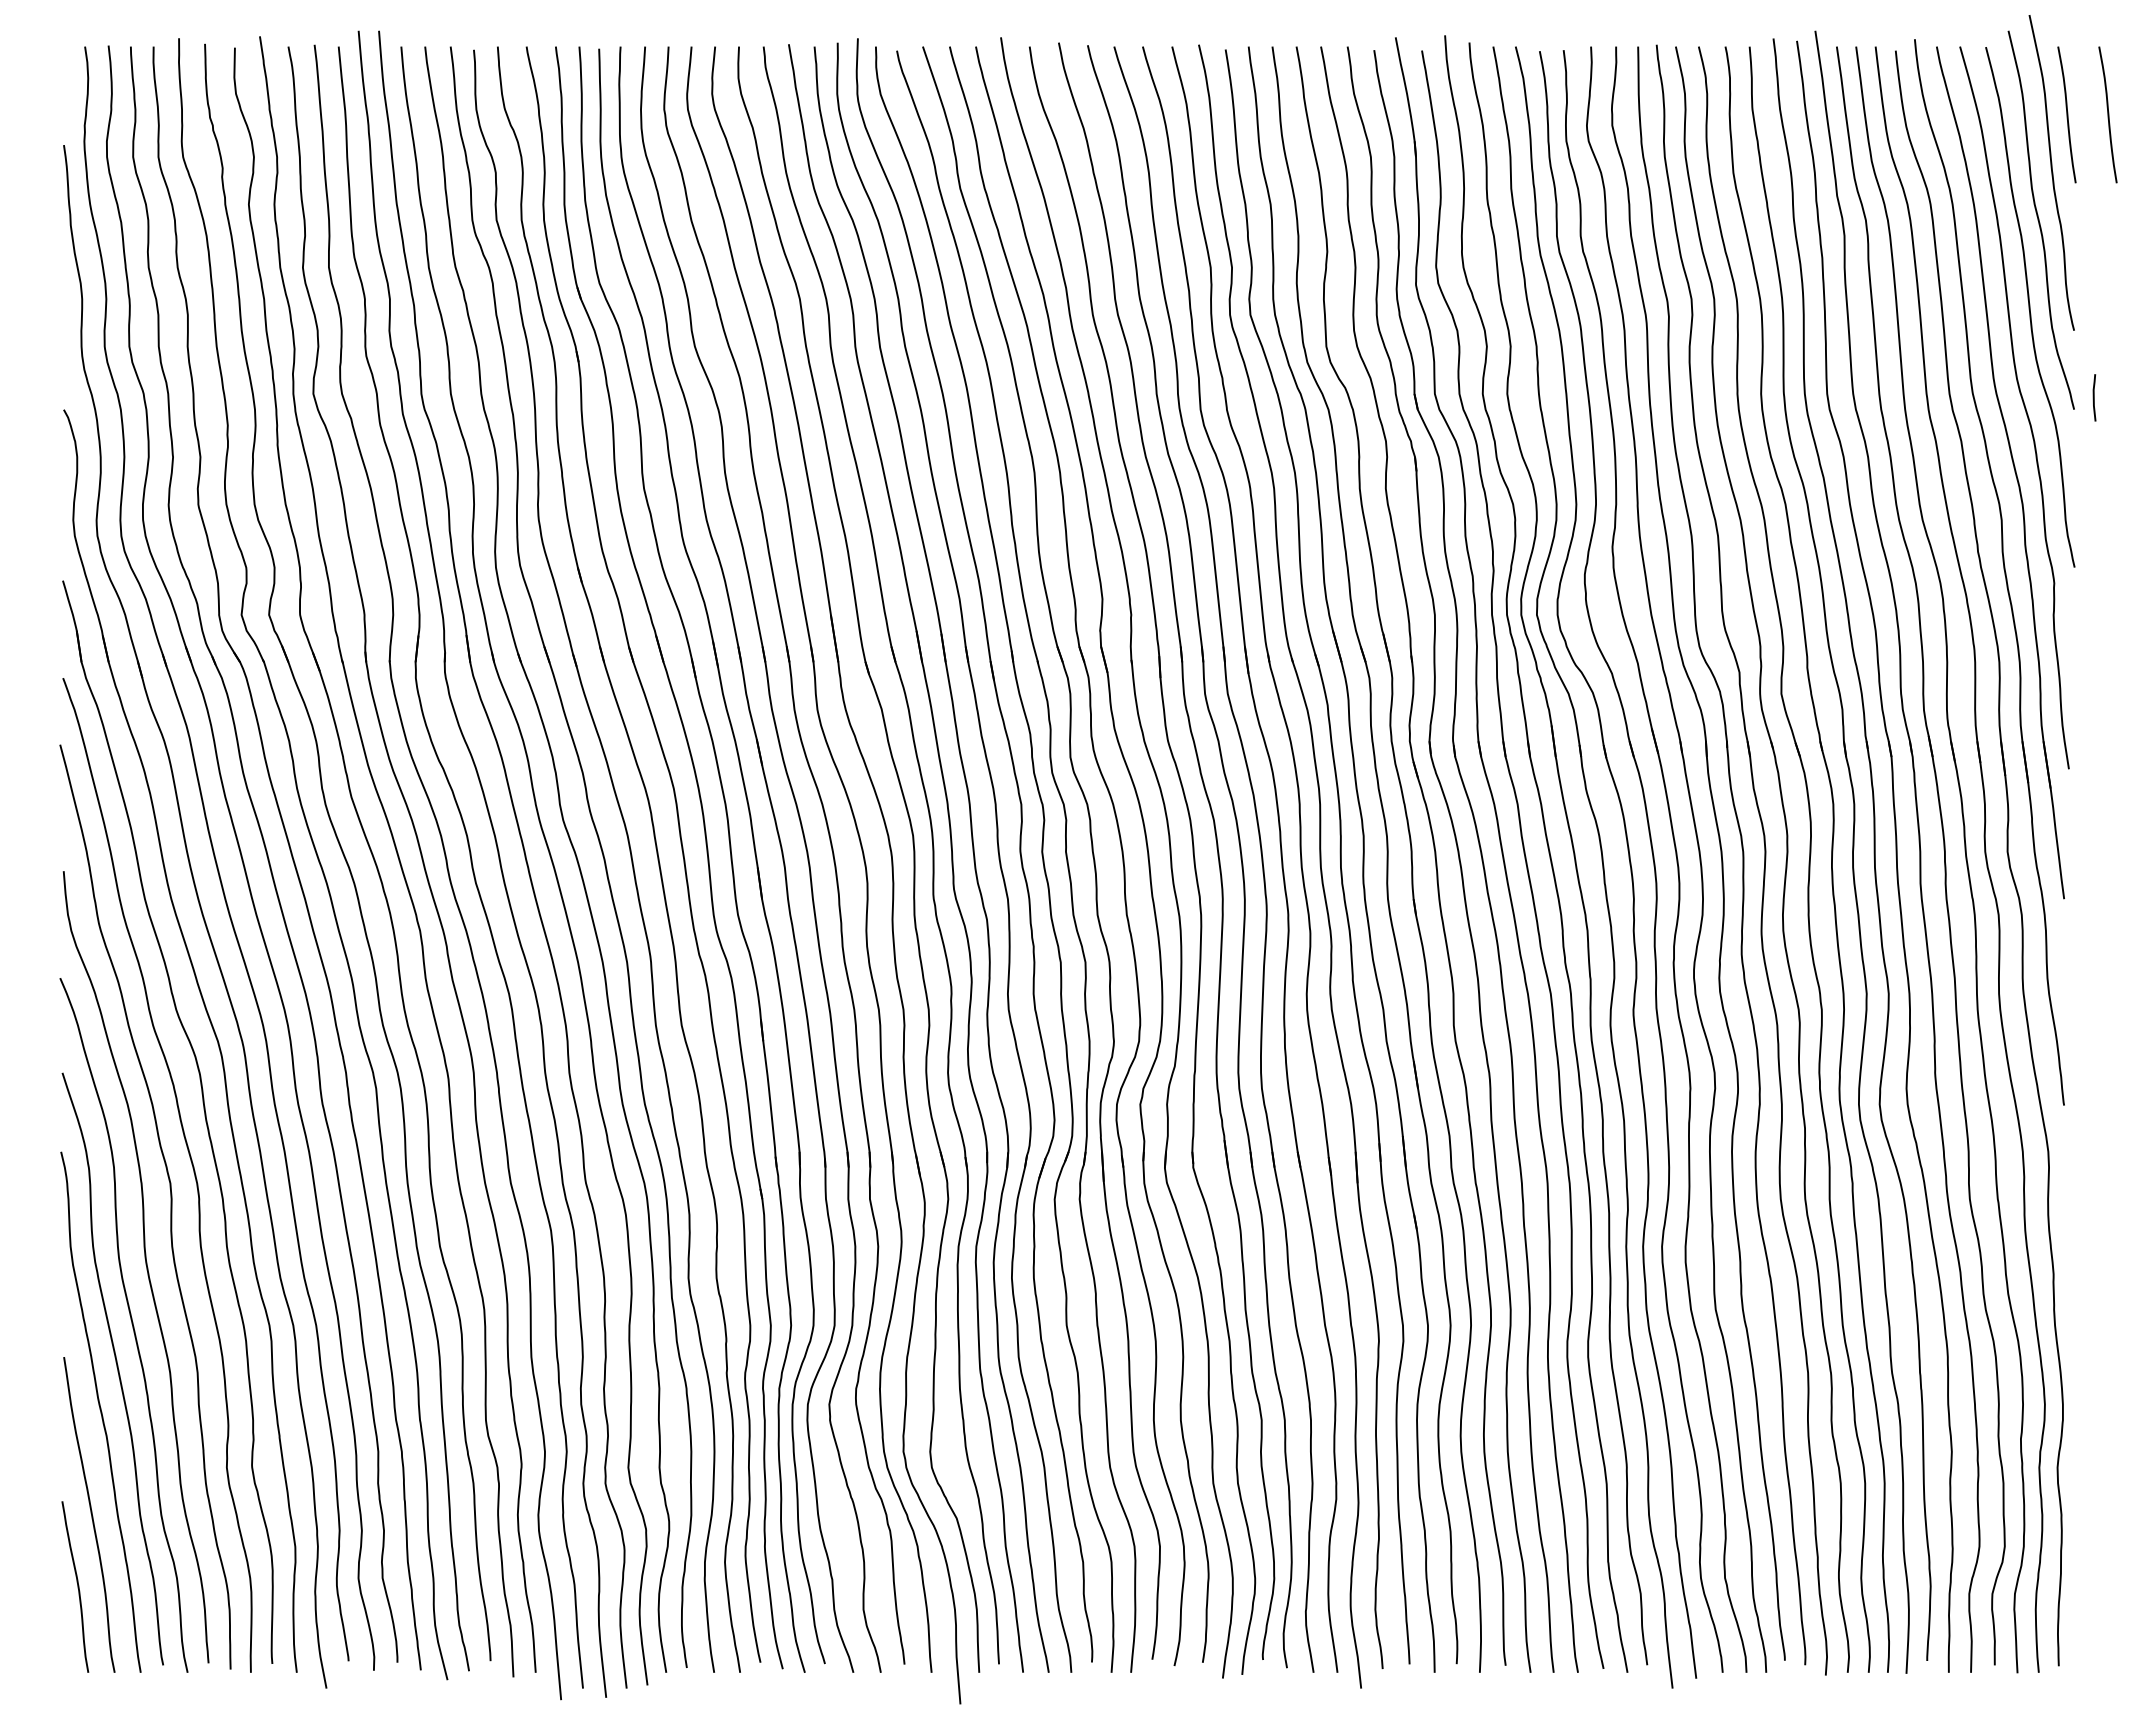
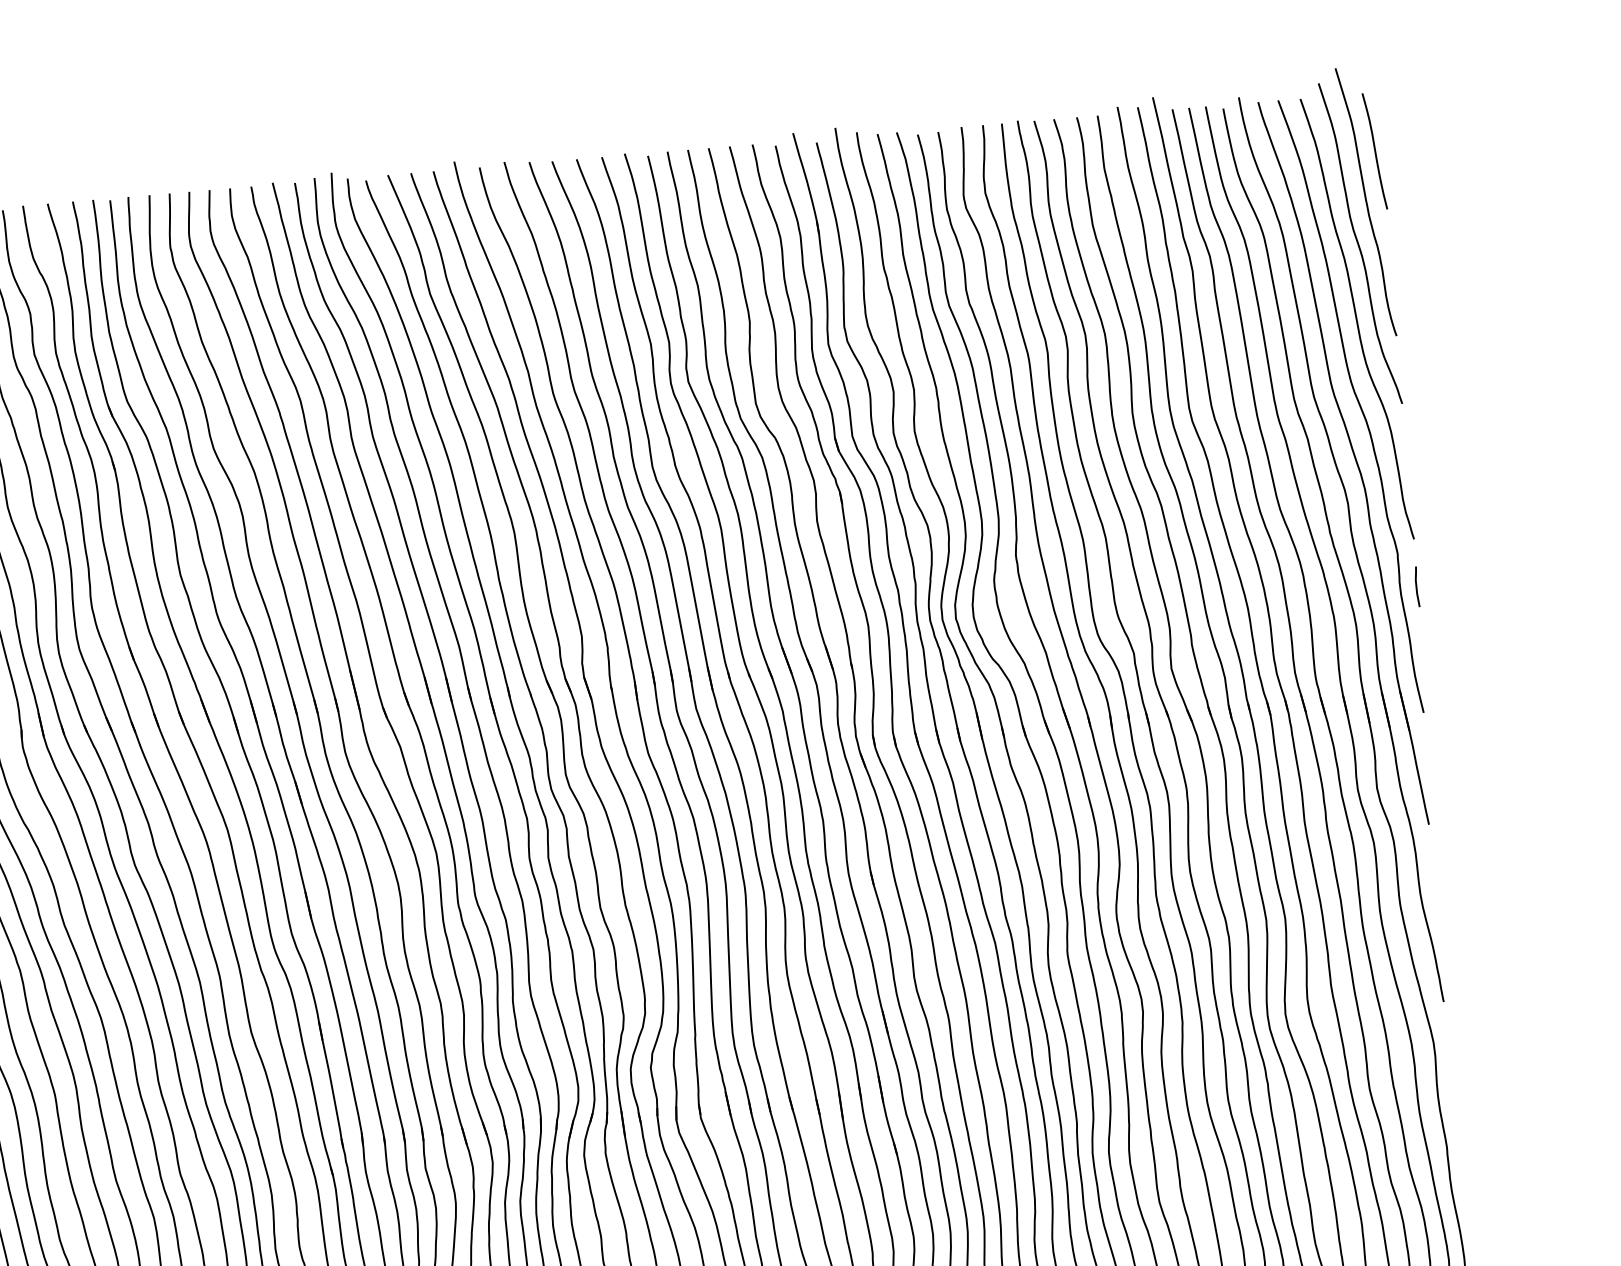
curve: (2107, 114) -> (1409, 148), removed
line: (2094, 397) -> (1417, 586), moved

